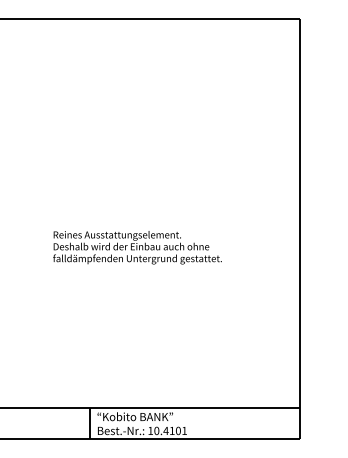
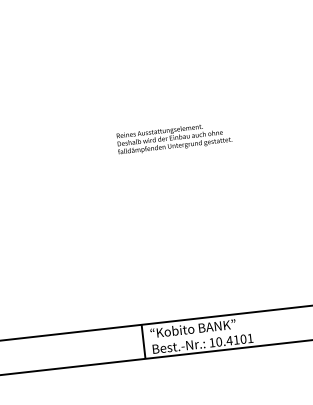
part: (137, 247) -> (174, 137), size x0.6

